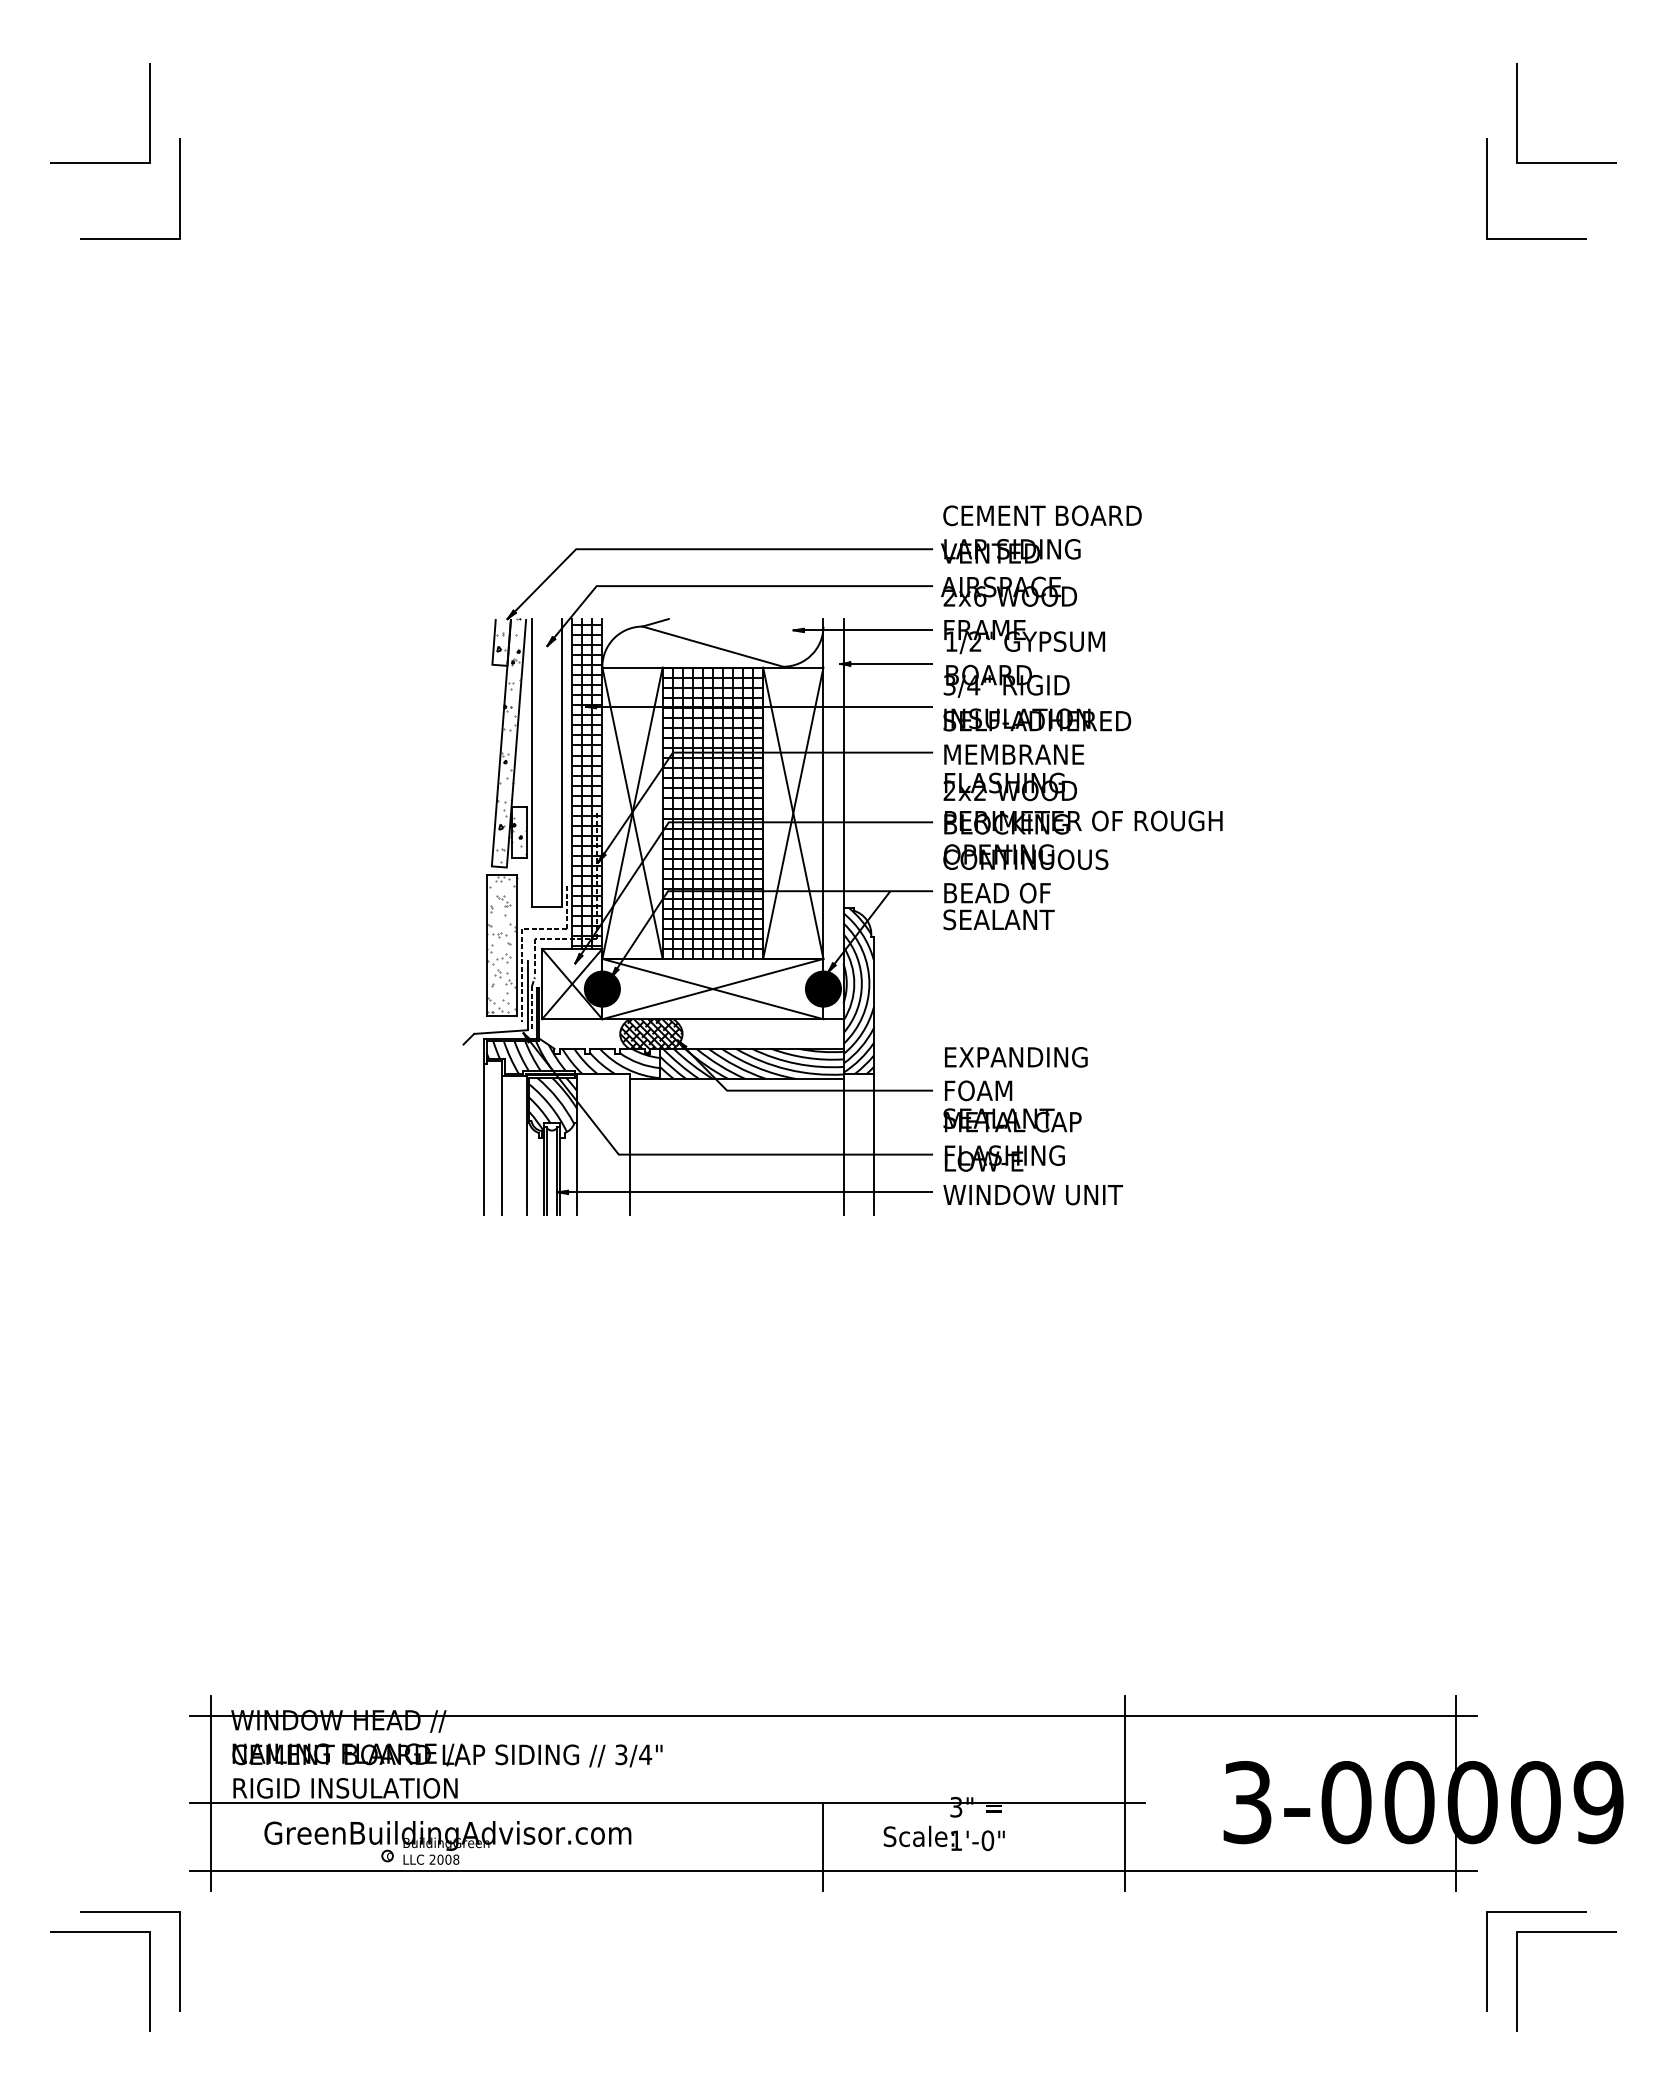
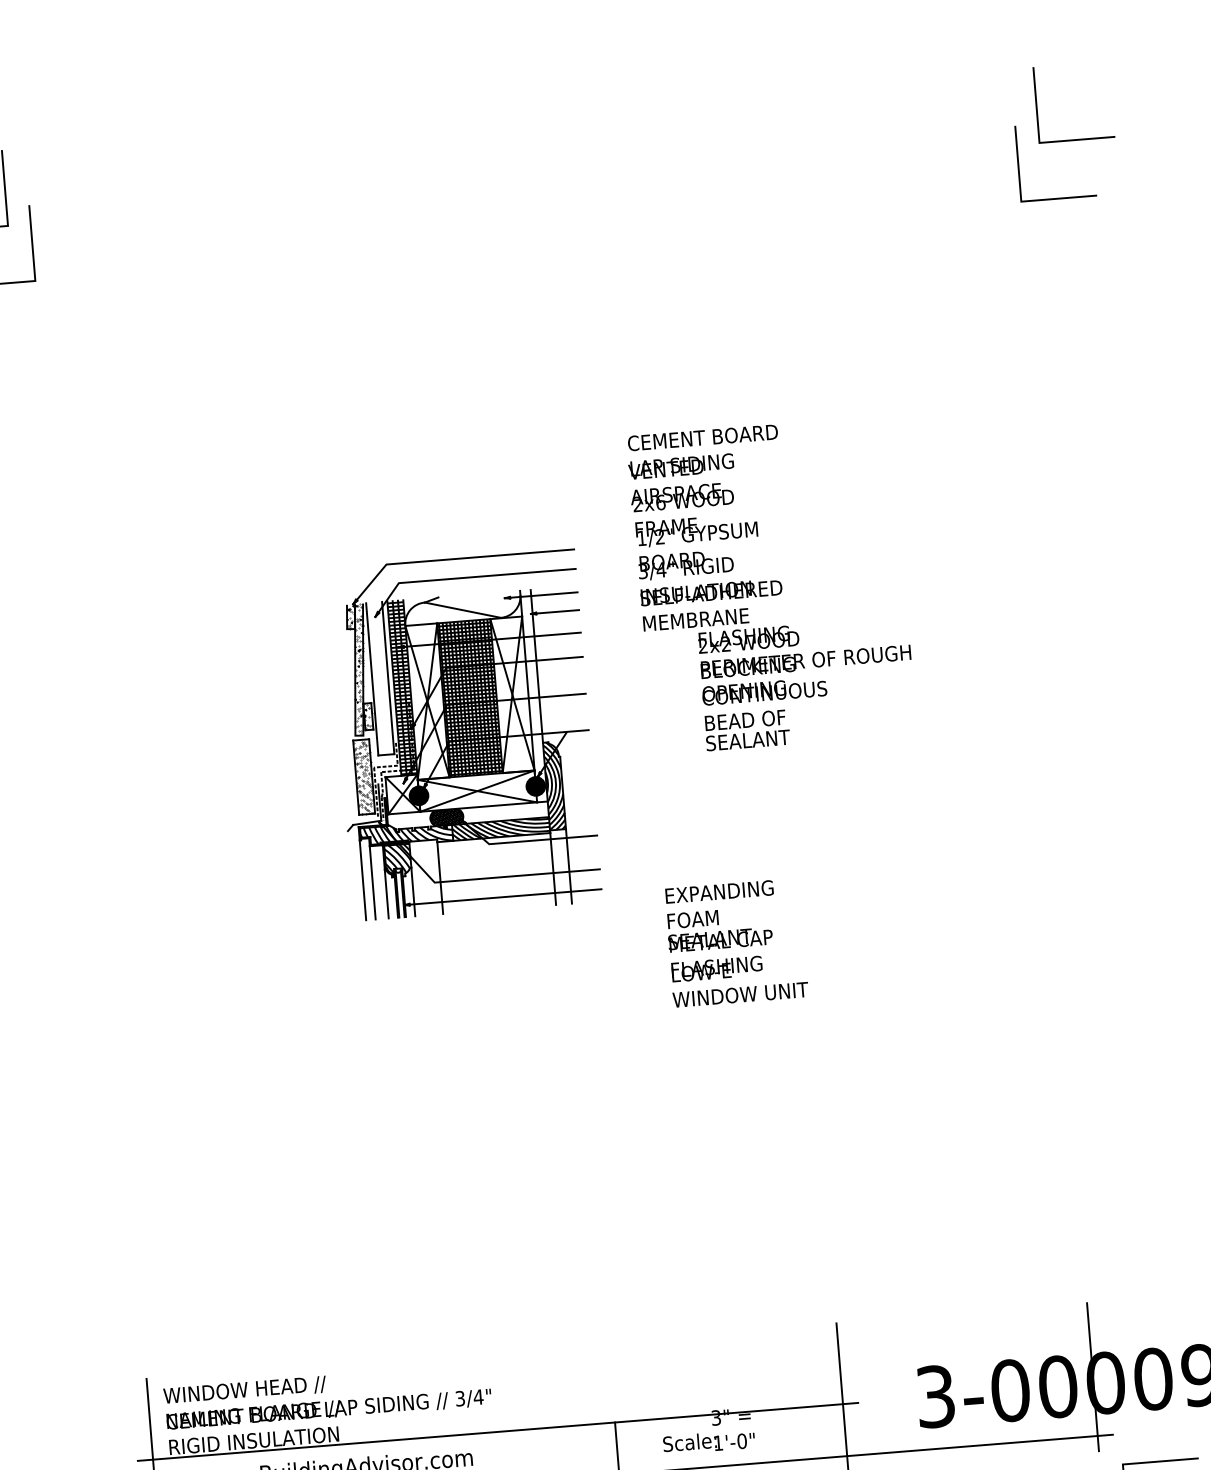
text: (1082, 851) -> (807, 683), moved
part: (697, 881) -> (464, 734), size x0.7
text: (1033, 1126) -> (736, 943), moved
line: (833, 1715) -> (618, 1356), removed

